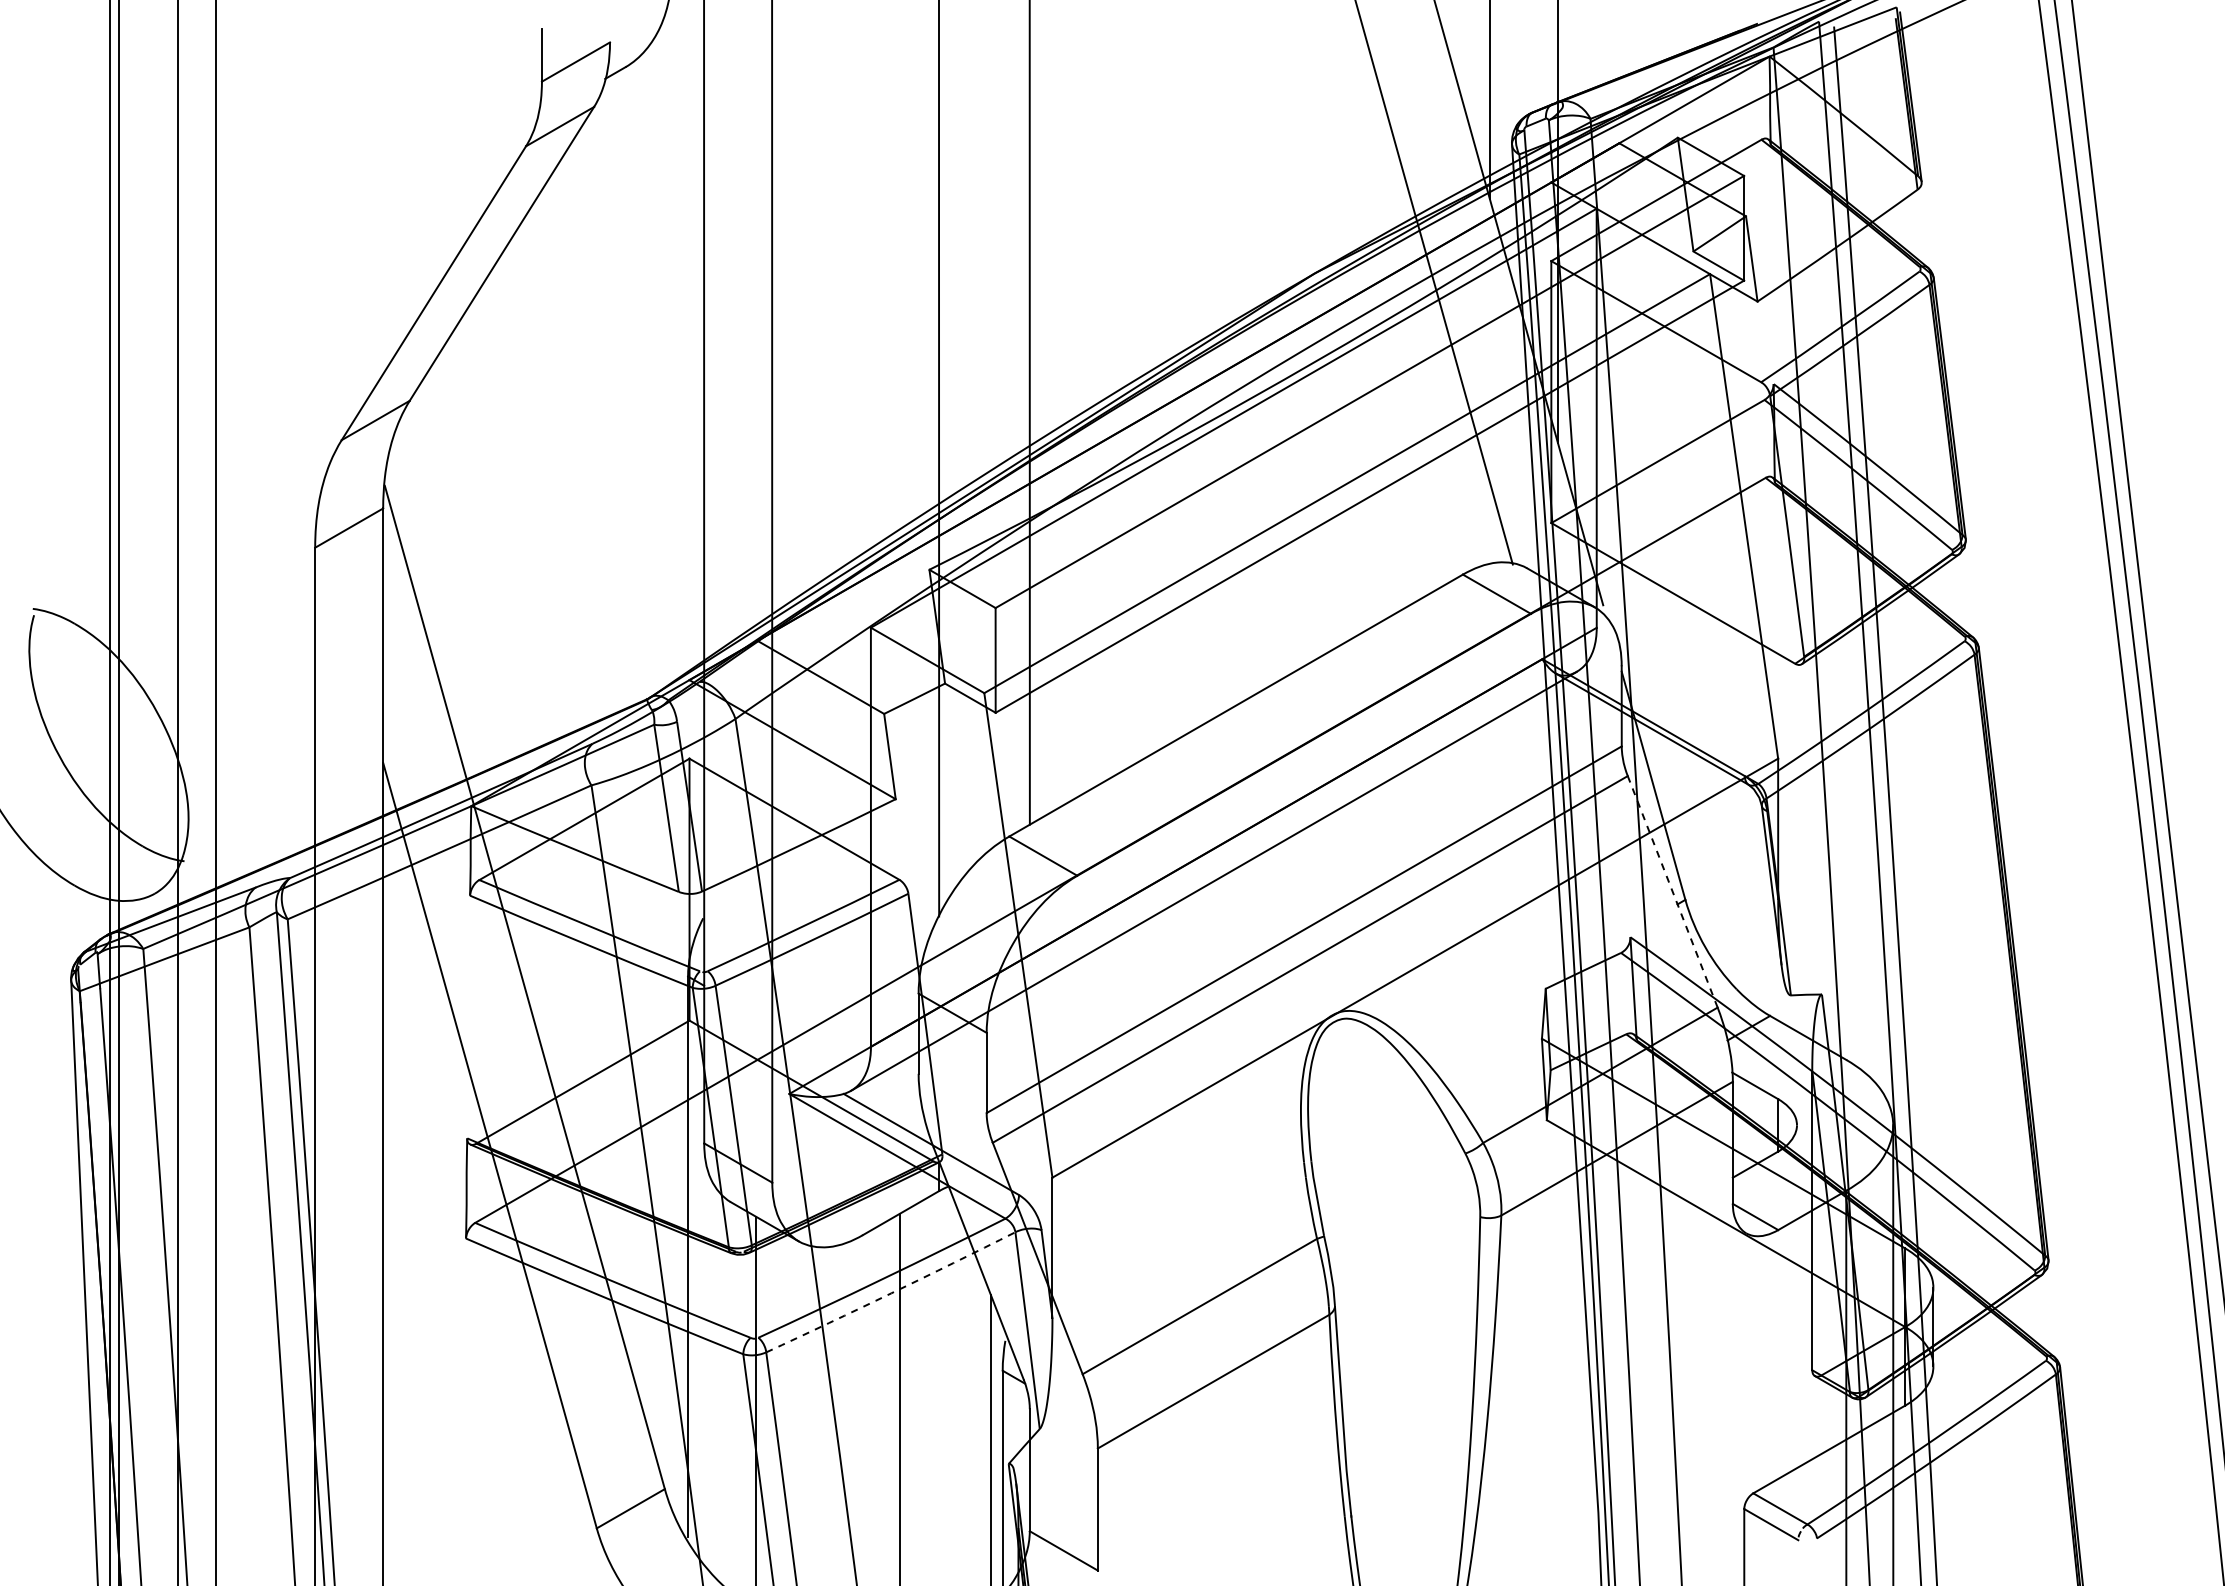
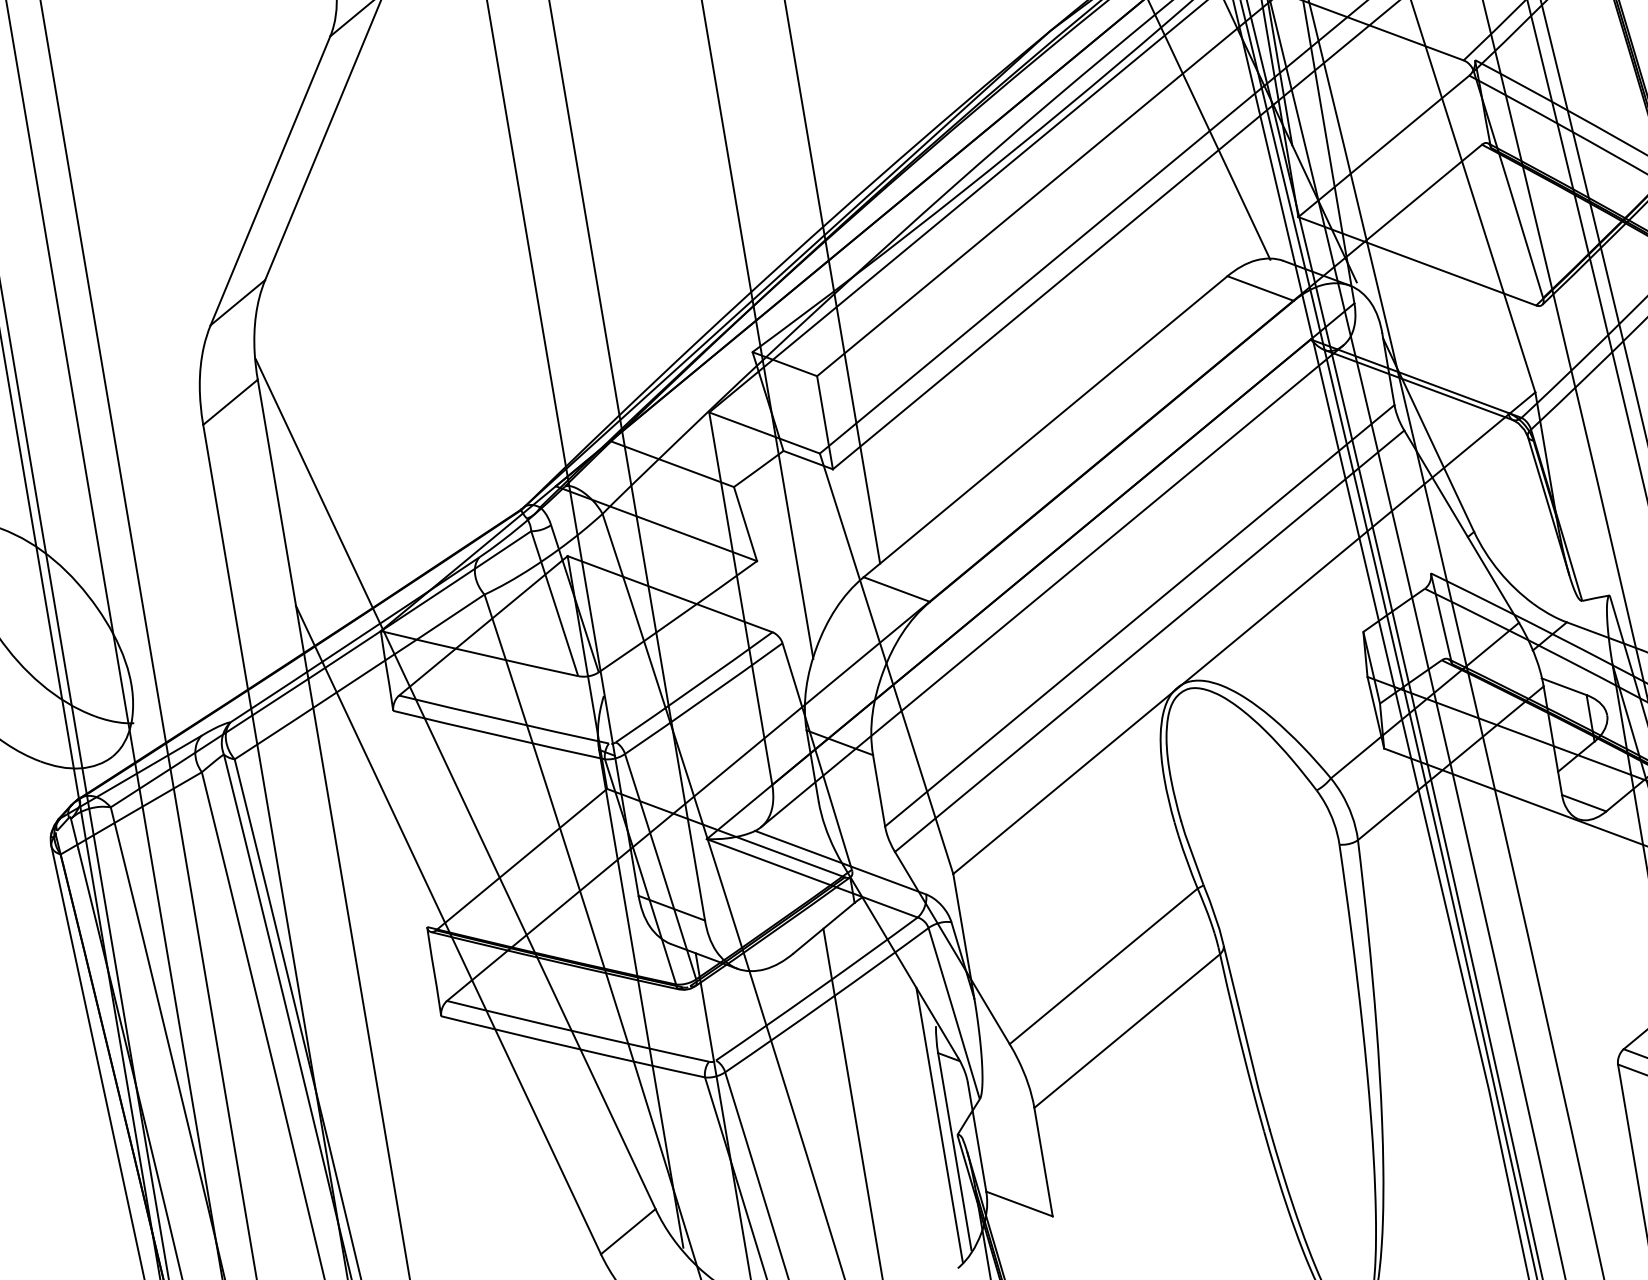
line: (1672, 891) -> (1461, 526), dashed -> solid
arc: (891, 1293) -> (827, 1001), dashed -> solid

